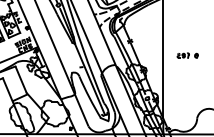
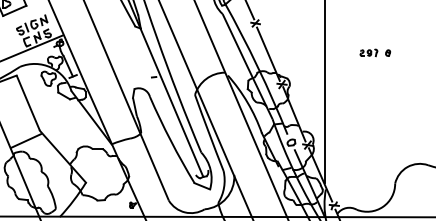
part: (187, 55) -> (375, 52), size x0.7

